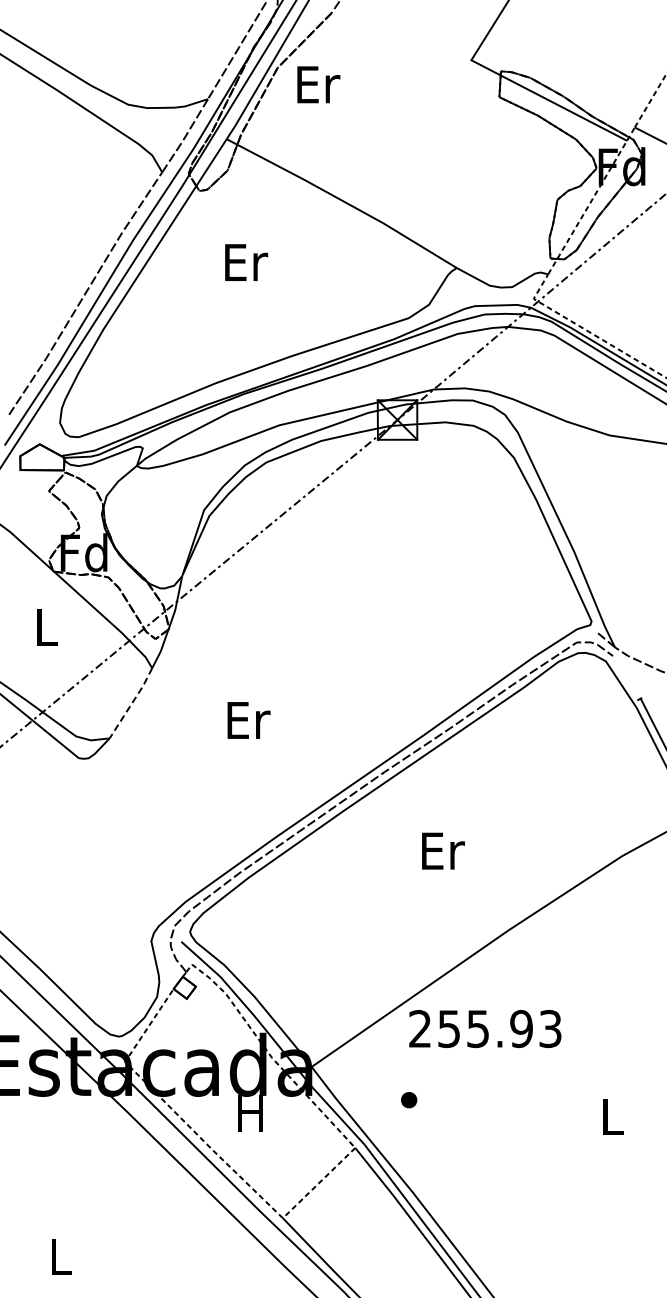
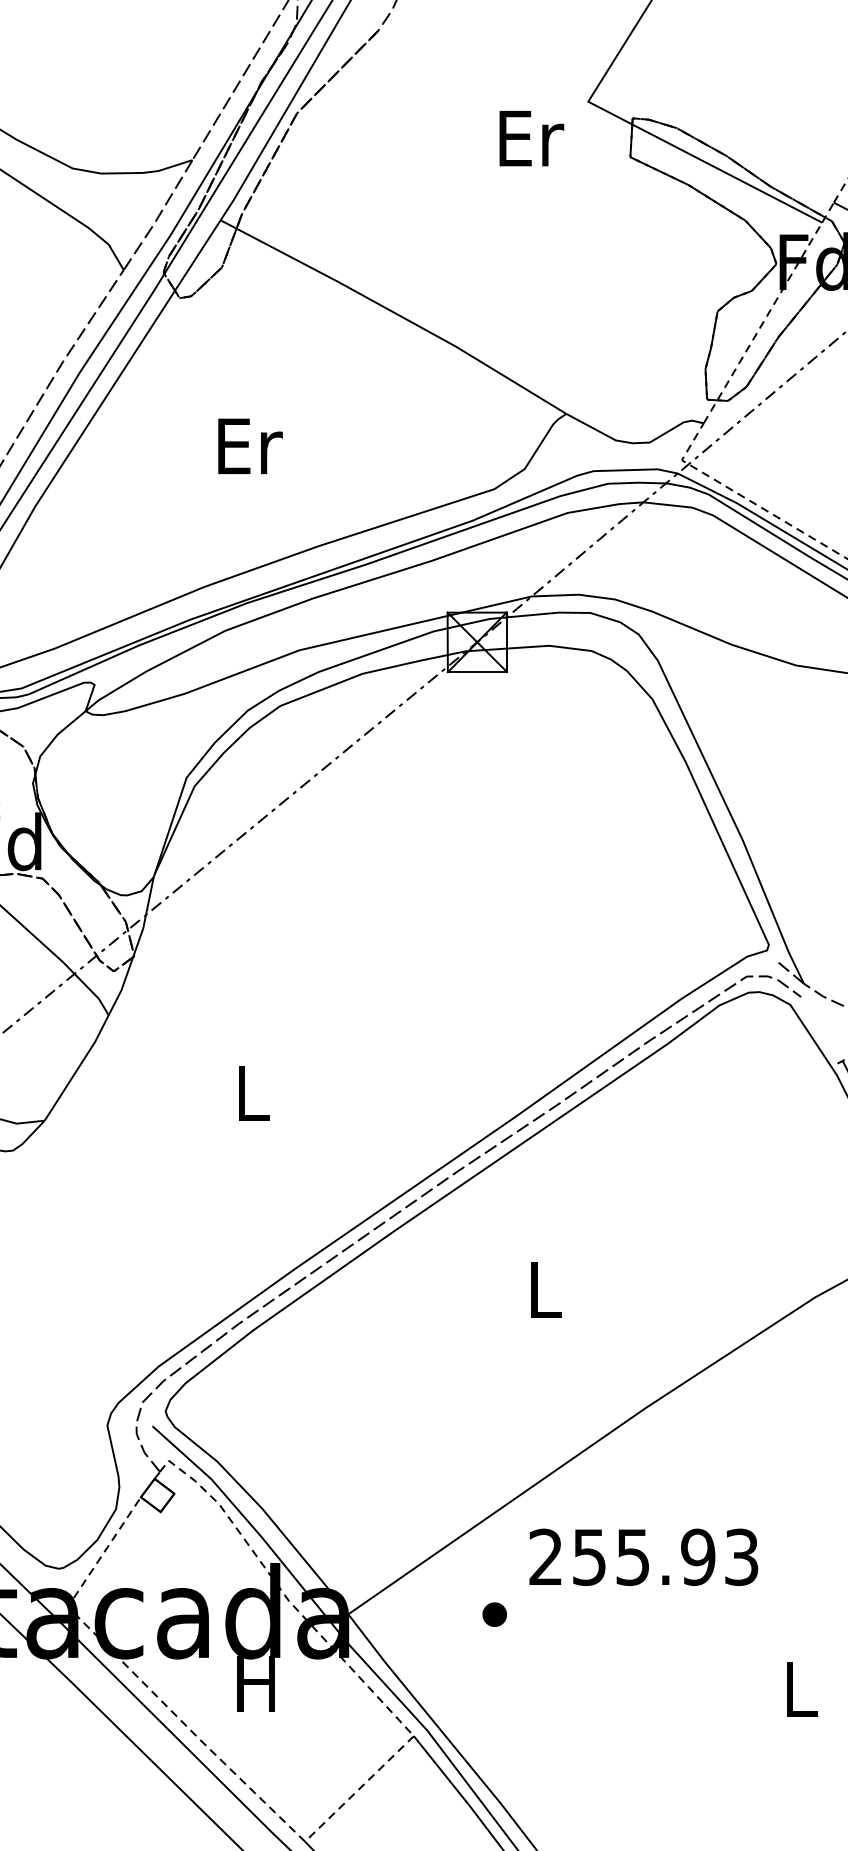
text: (318, 84) -> (531, 138), moved
text: (246, 262) -> (250, 446), moved
line: (131, 703) -> (77, 1068), dashed -> solid
text: (248, 720) -> (253, 1093), Er -> L
text: (443, 850) -> (546, 1289), Er -> L
text: (485, 1029) -> (644, 1558), moved
part: (409, 1100) -> (495, 1615), moved

